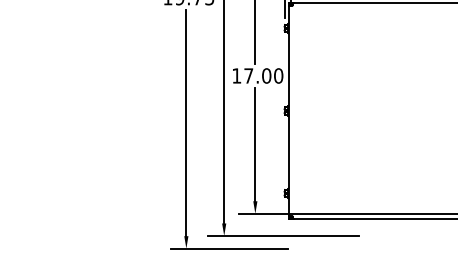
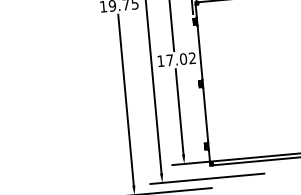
text: (278, 75) -> (192, 57), 17.00 -> 17.02

